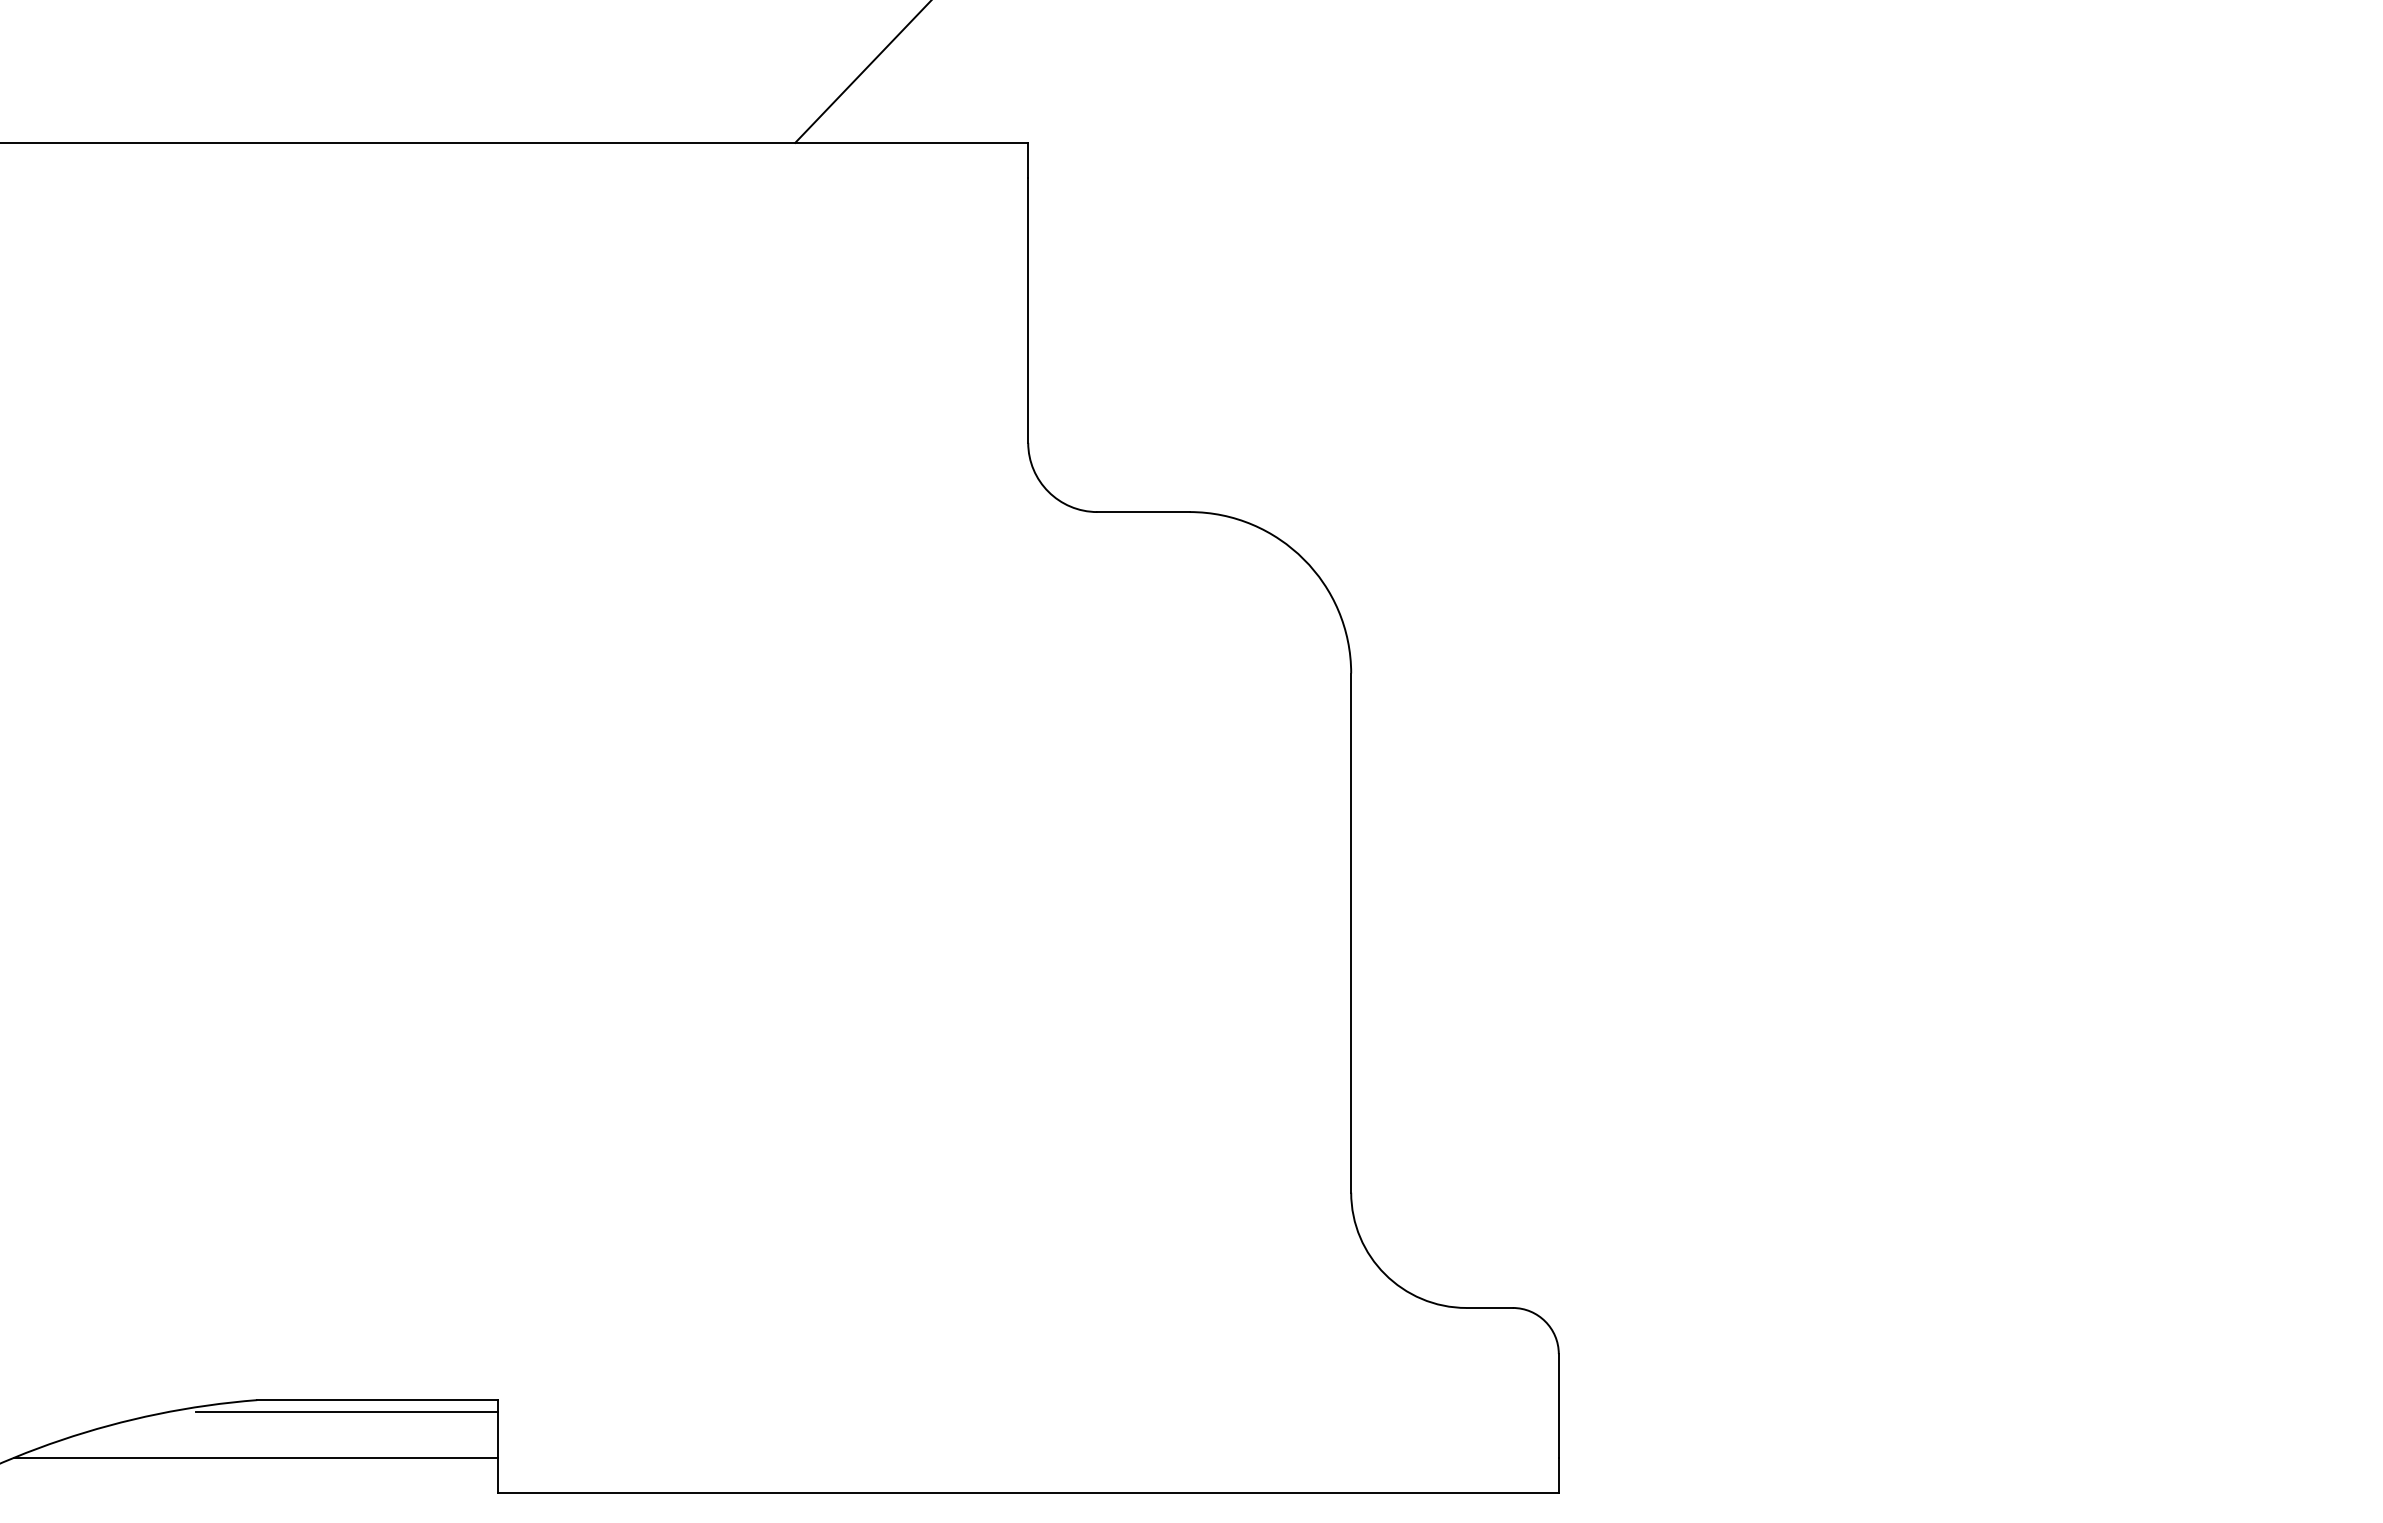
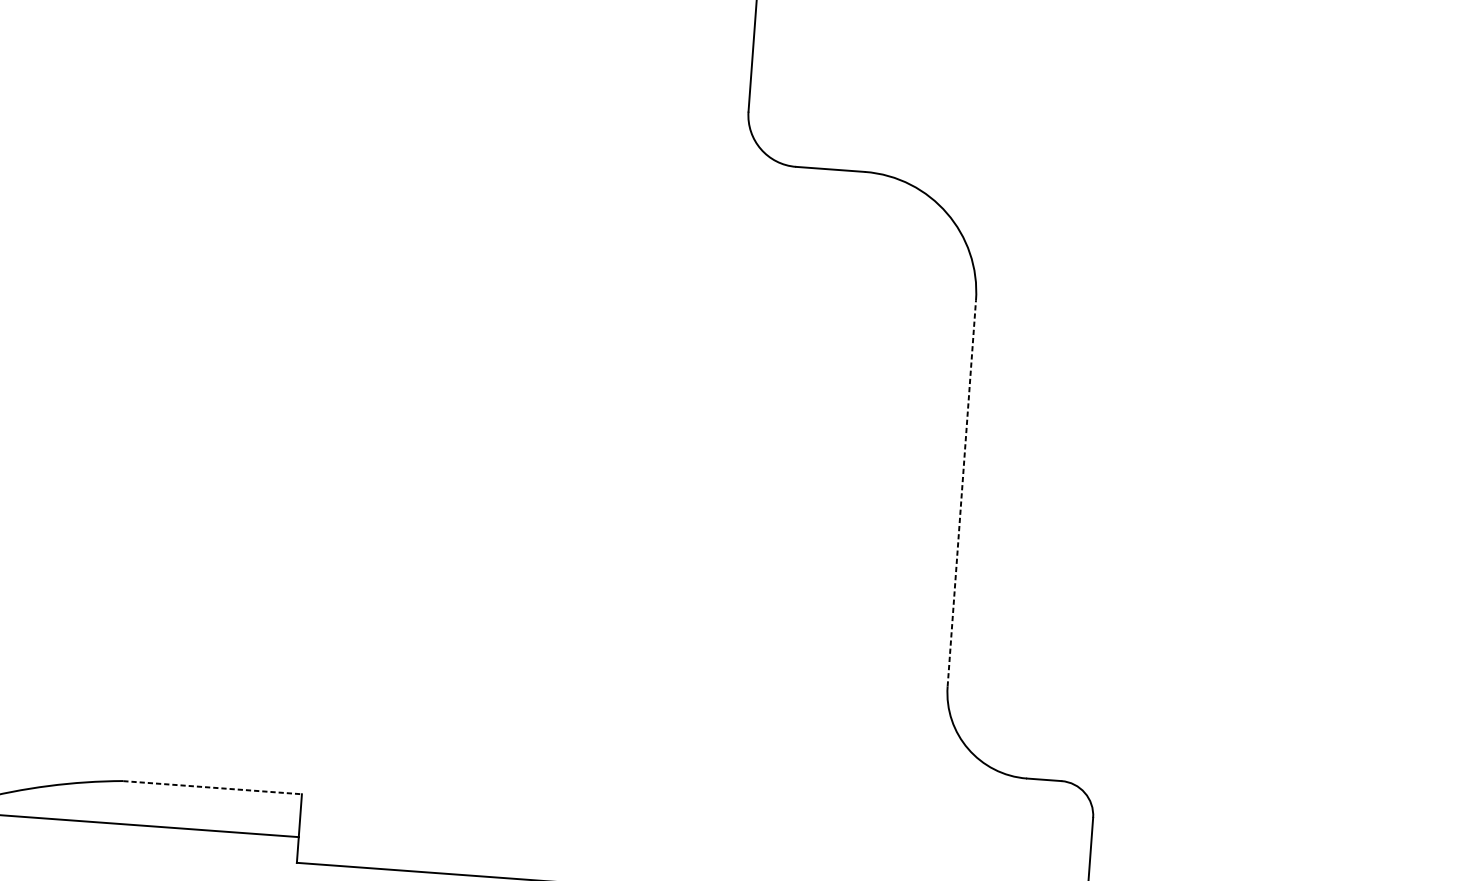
line: (1351, 933) -> (962, 493), solid -> dashed
line: (377, 1400) -> (212, 787), solid -> dashed
line: (346, 1411) -> (189, 794), removed

